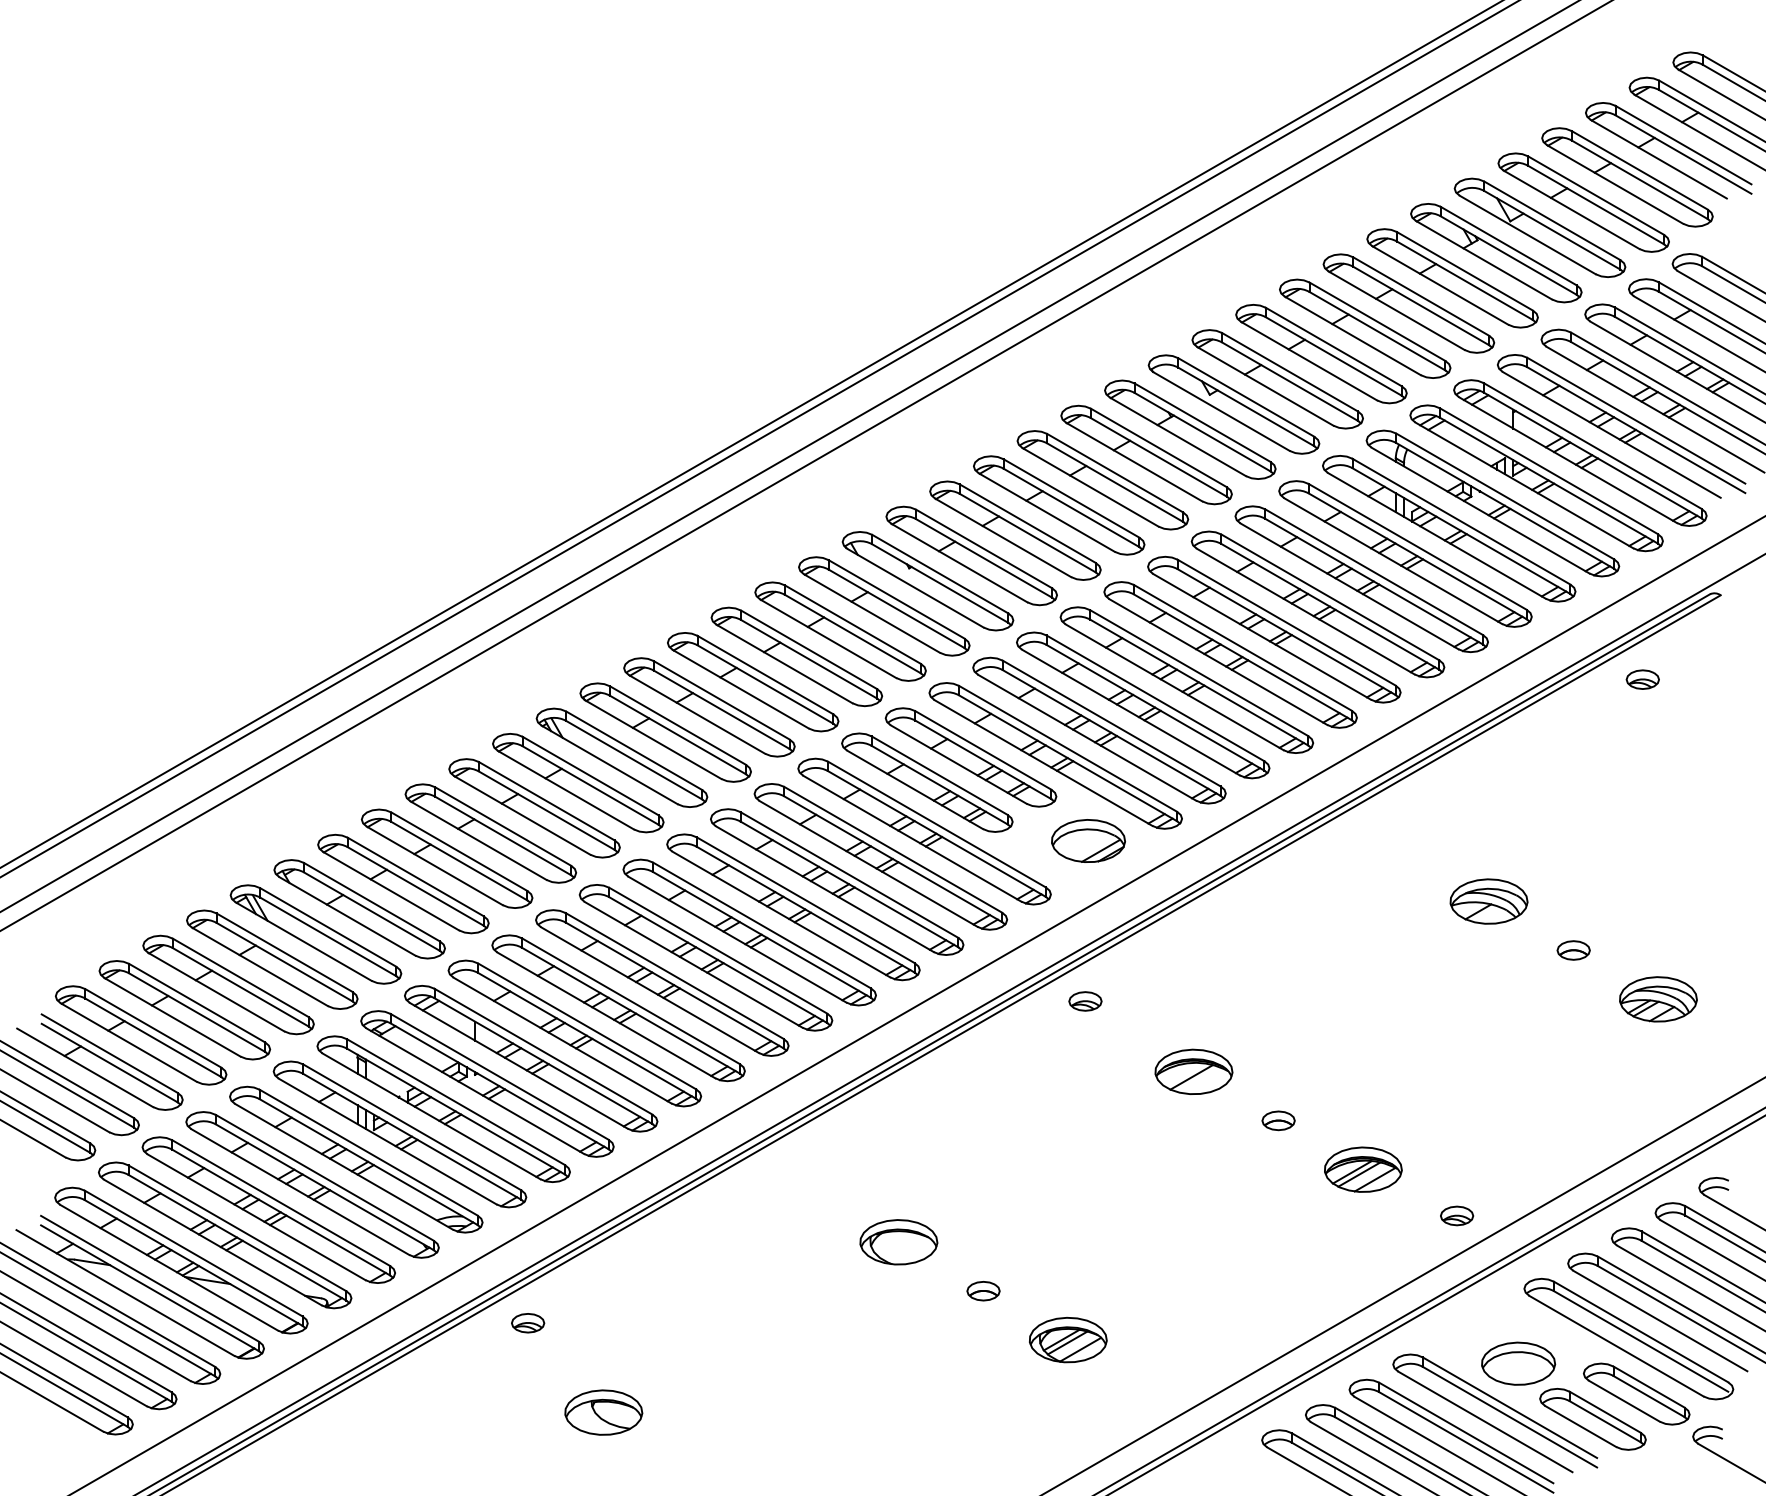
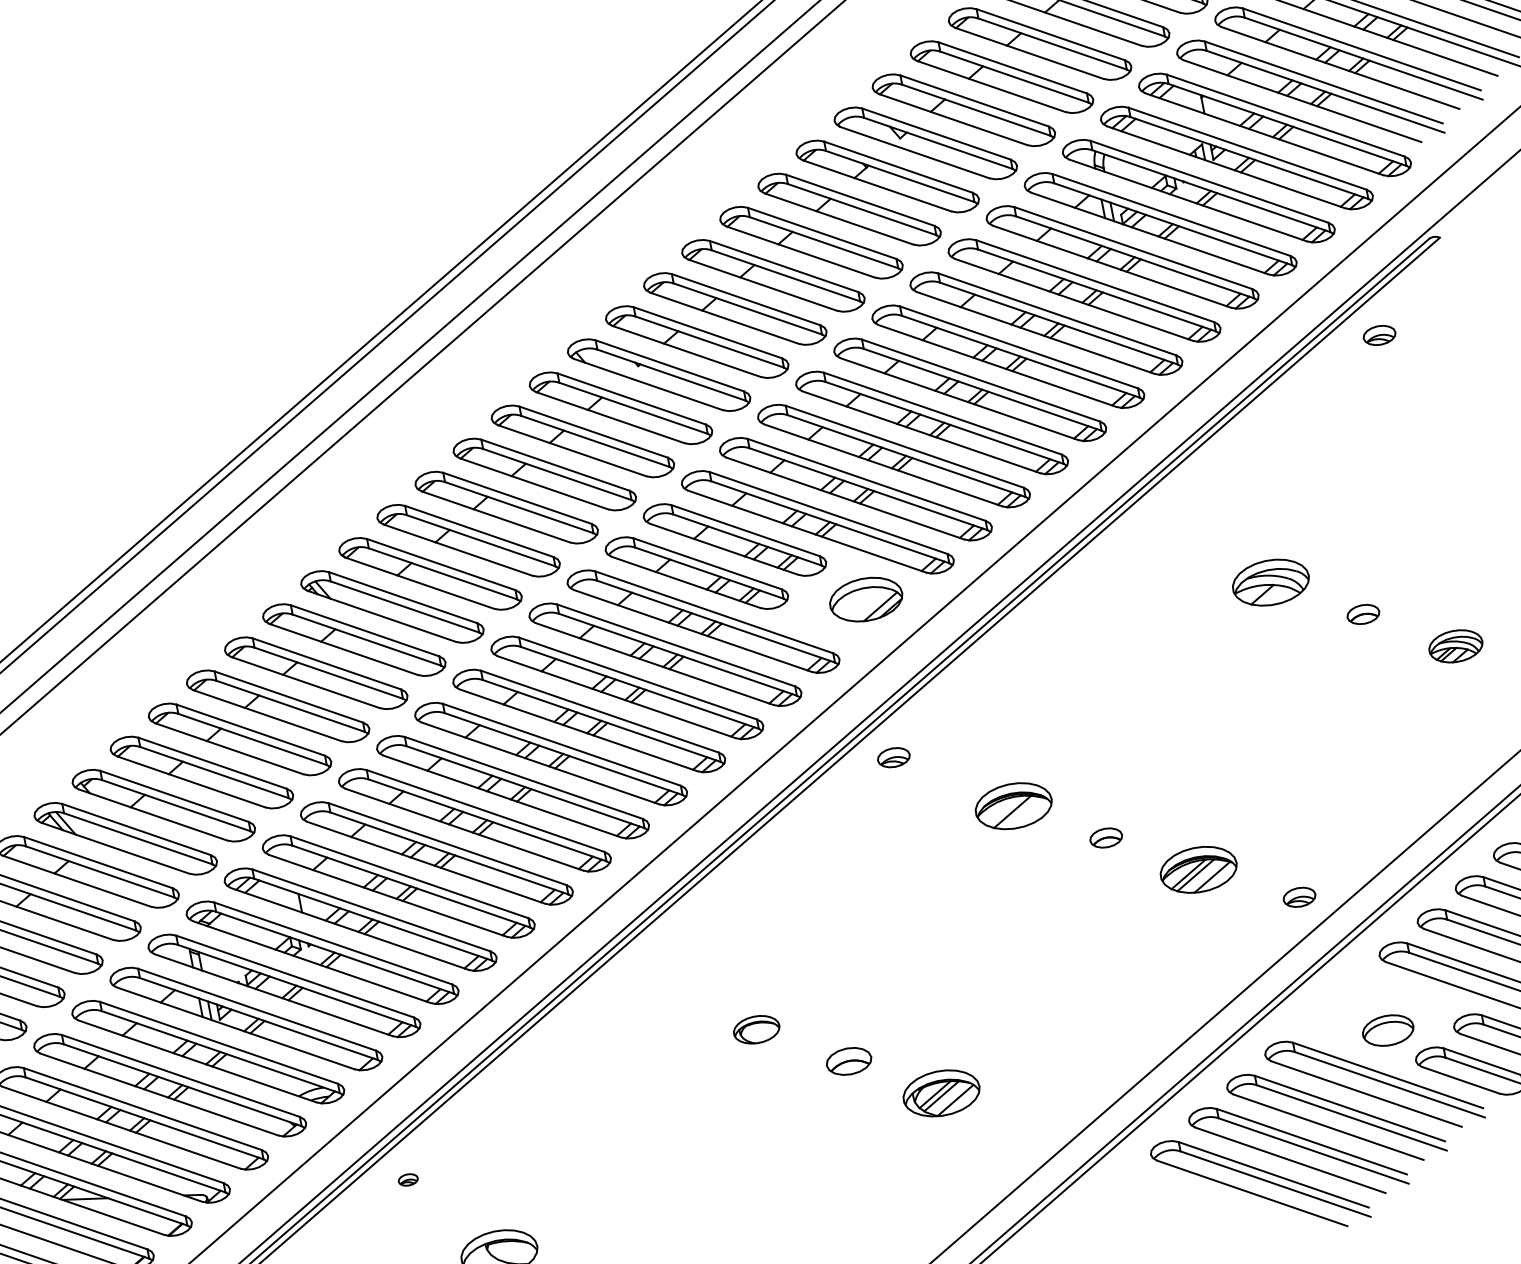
part: (1658, 999) -> (1455, 646), size x0.7
part: (898, 1242) -> (756, 1029), size x0.6
part: (983, 1291) -> (849, 1061), size x1.4
part: (528, 1323) -> (408, 1180), size x0.6
part: (1518, 1363) -> (1388, 1030), size x0.7

